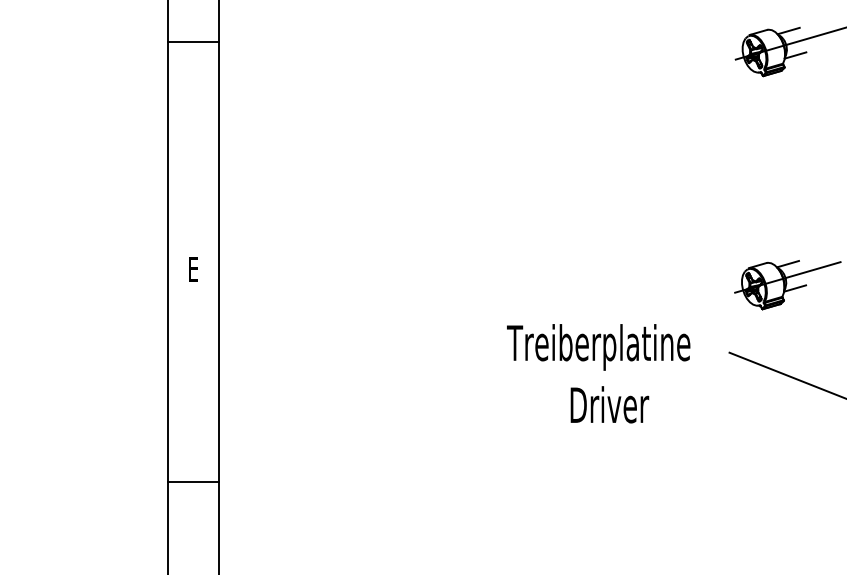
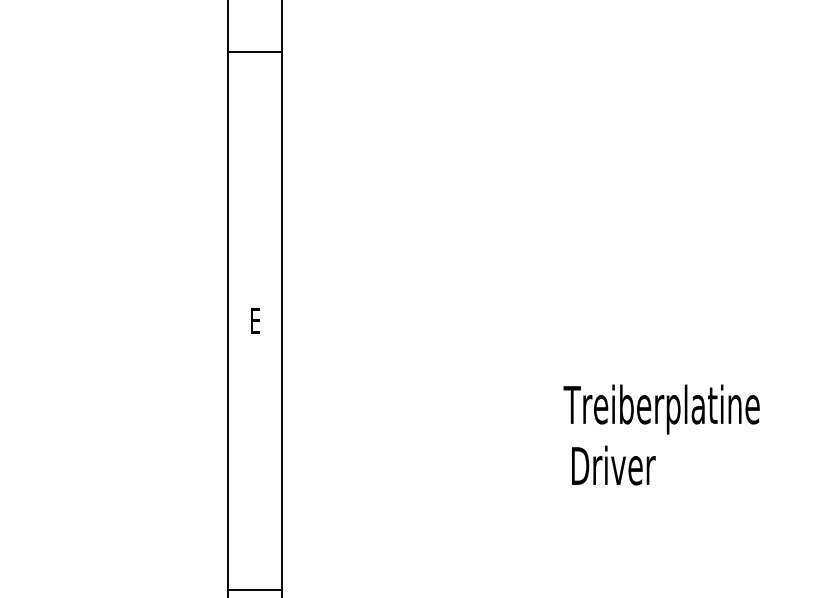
line: (193, 41) -> (255, 51), moved
text: (598, 347) -> (661, 409), moved
text: (609, 404) -> (613, 465), moved
line: (193, 482) -> (255, 590), moved

